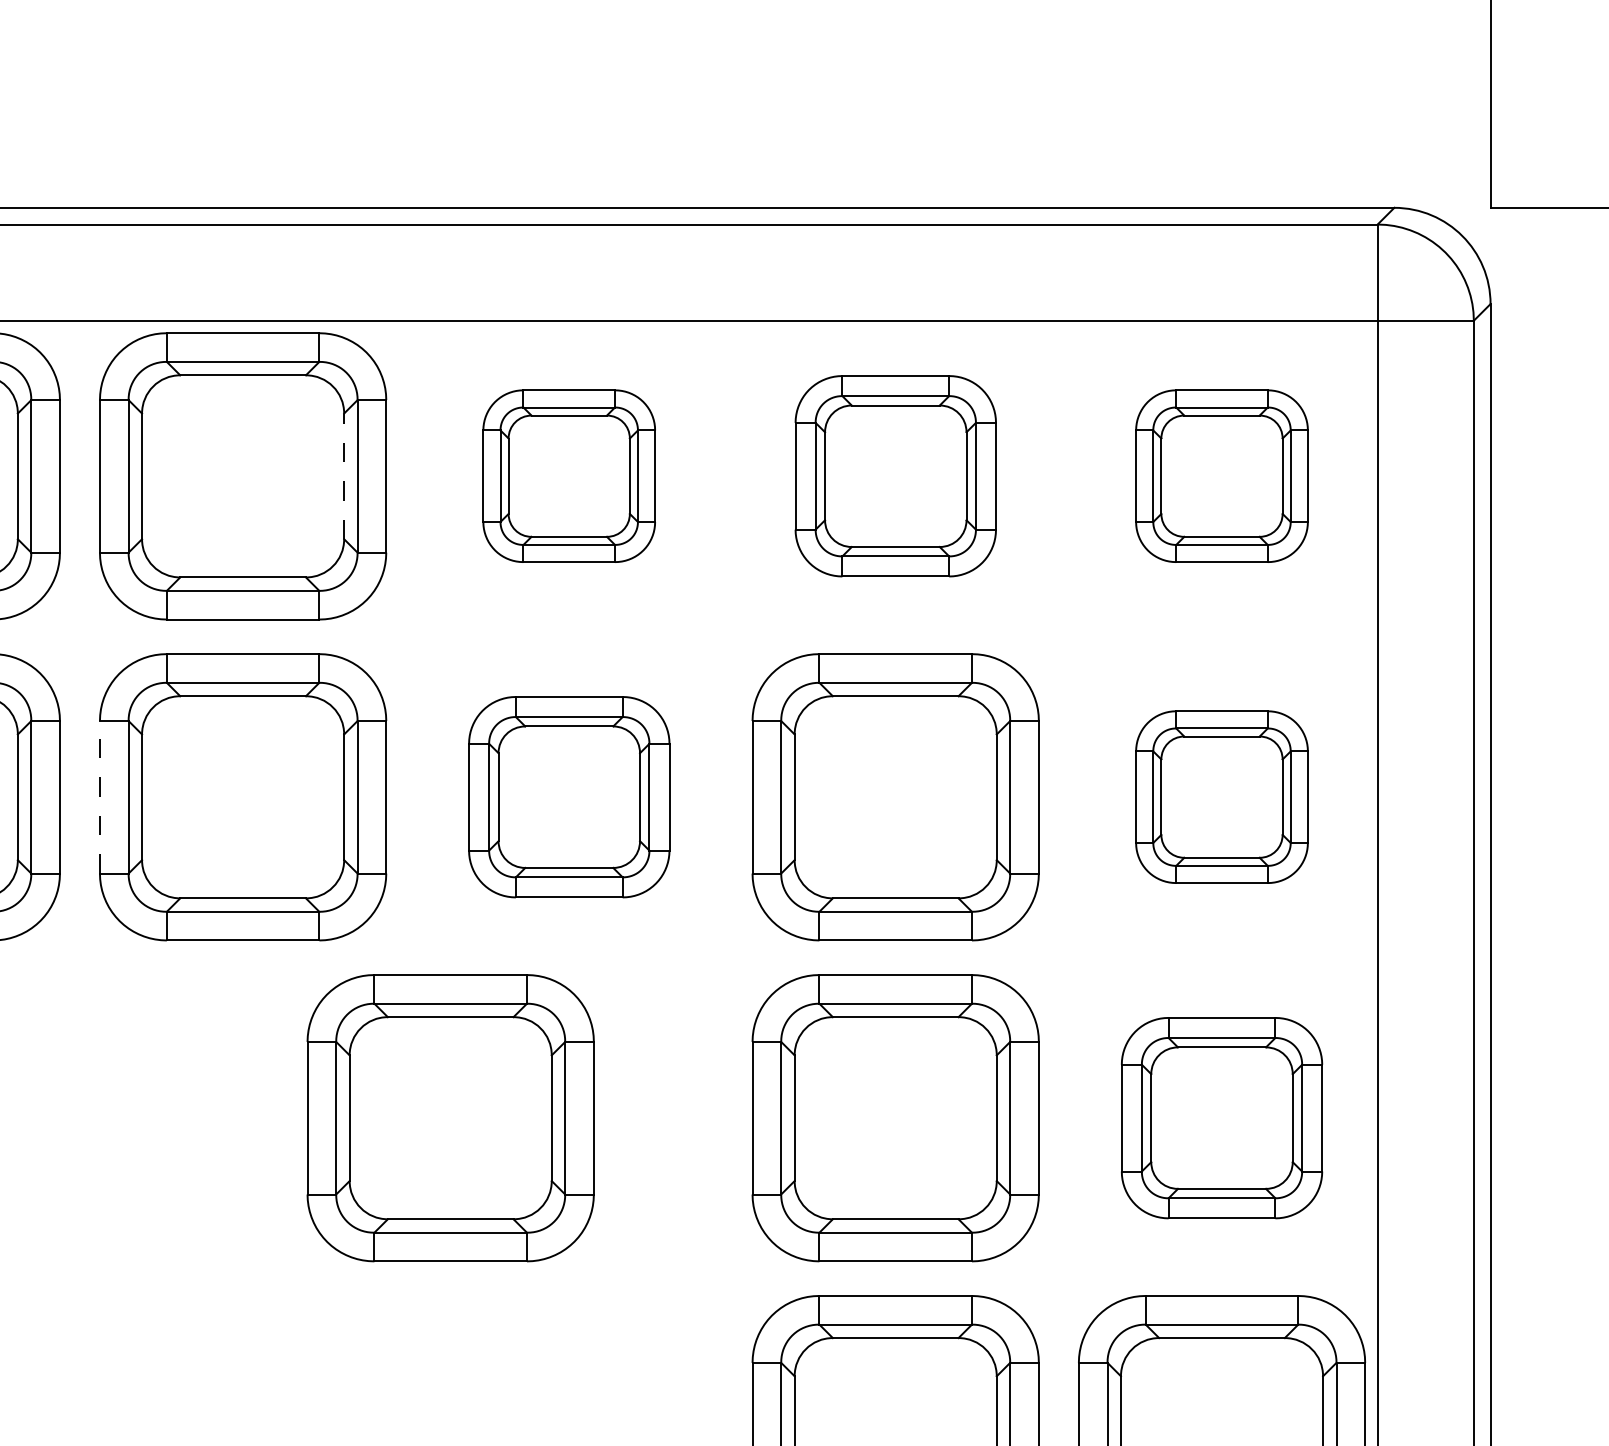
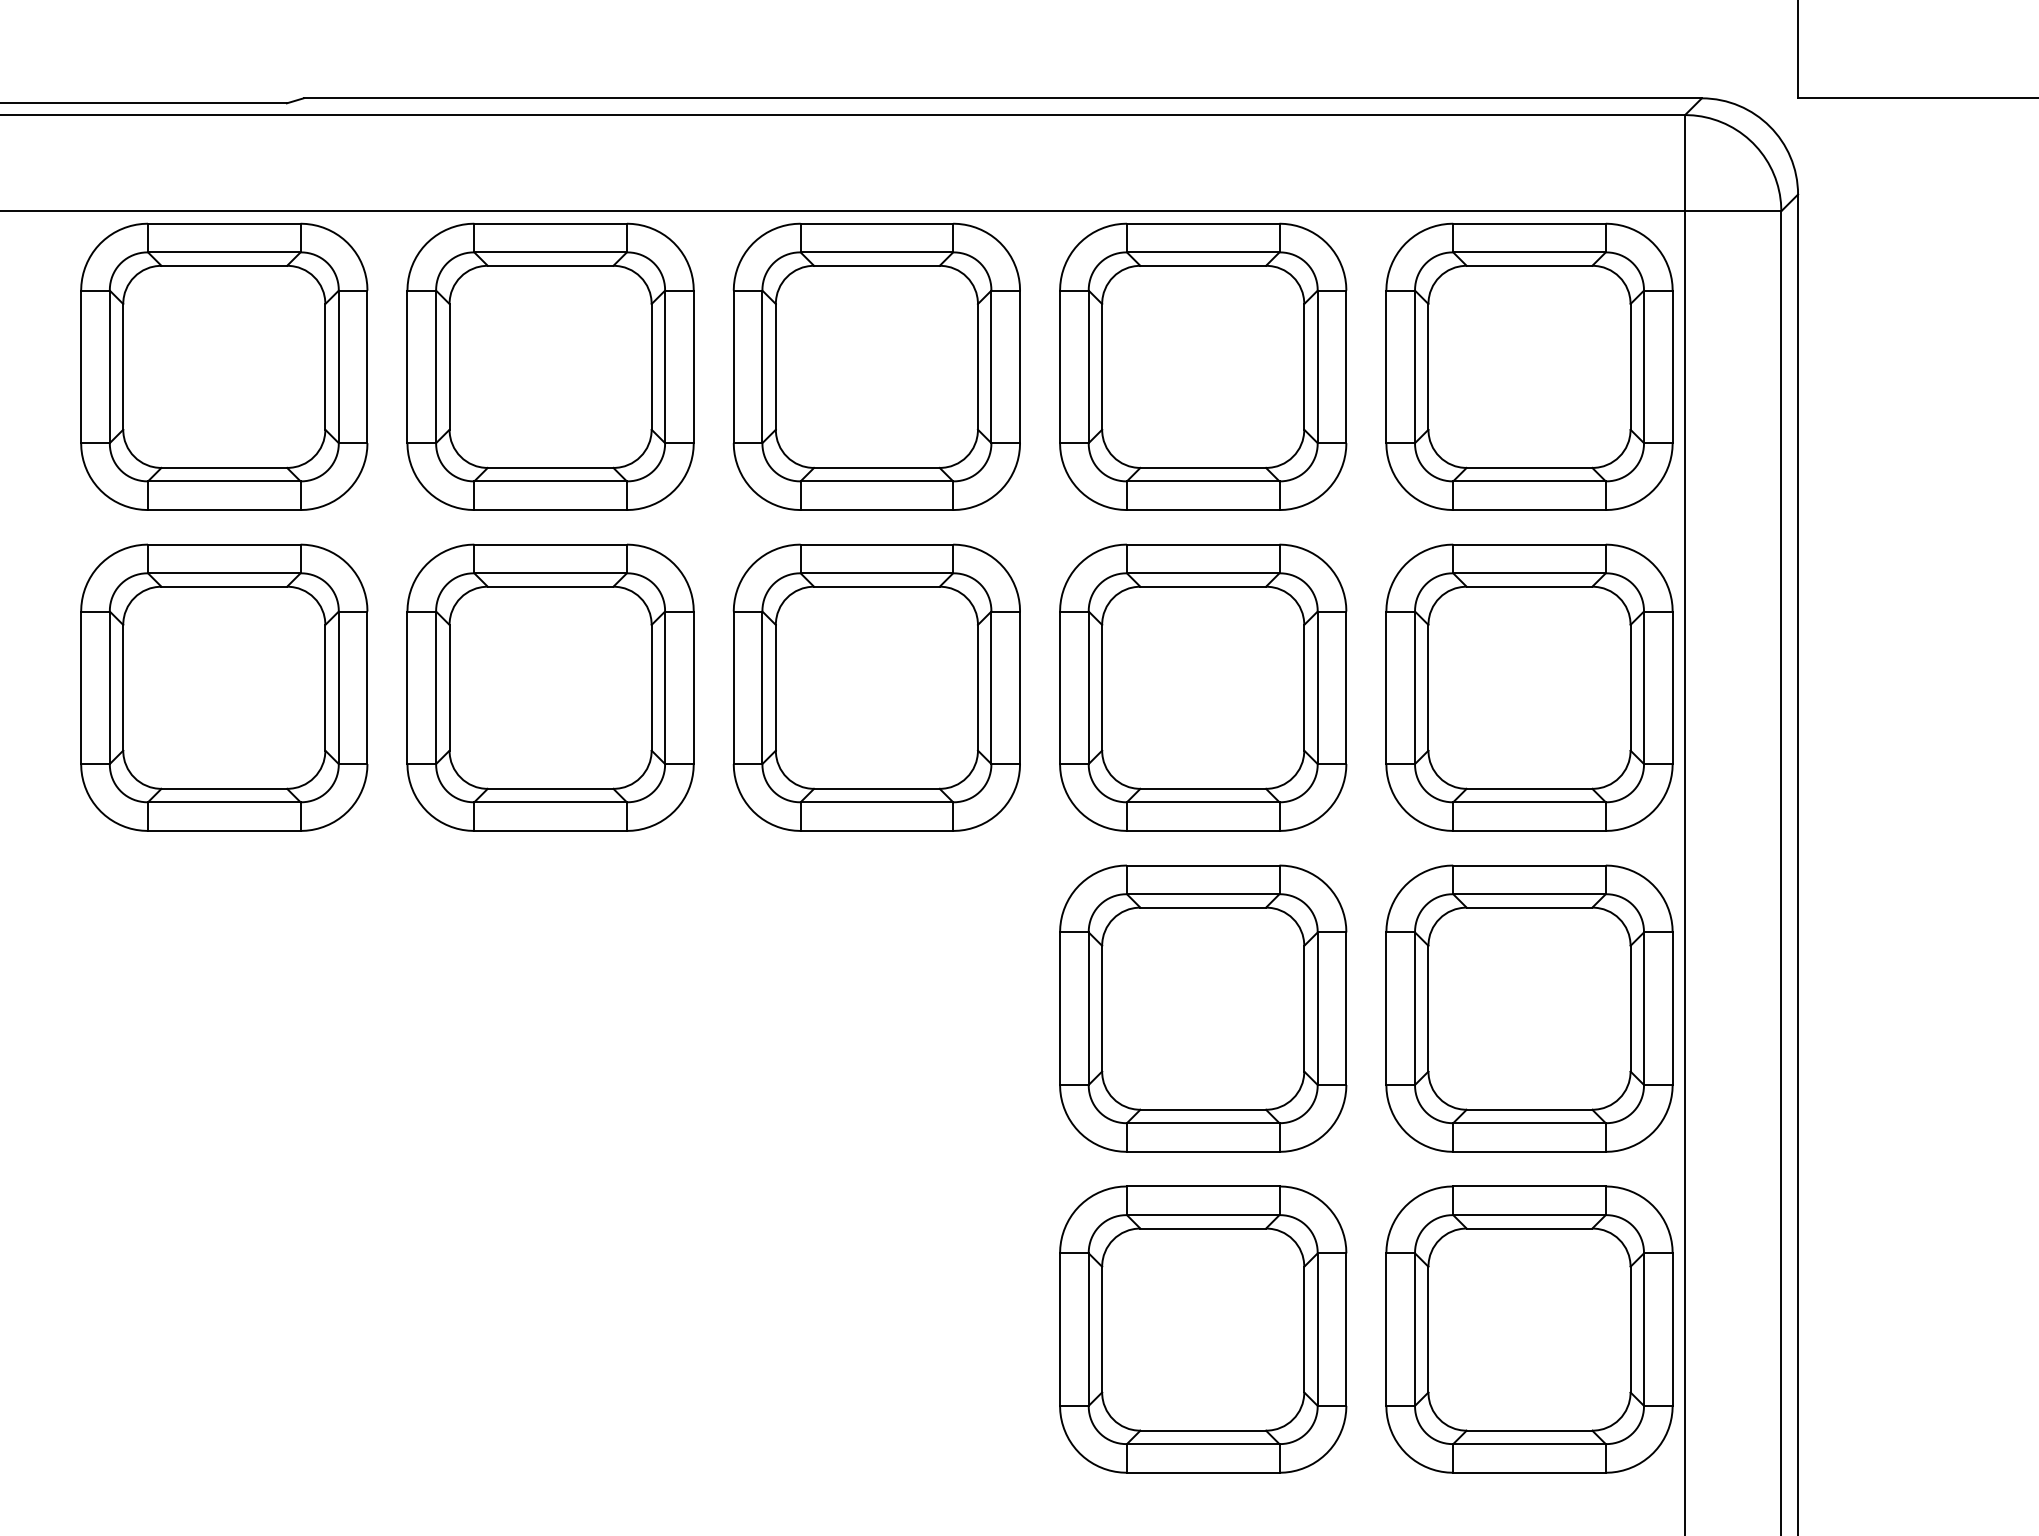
line: (344, 476) -> (651, 366), dashed -> solid
part: (569, 476) -> (876, 366), size x1.67
part: (896, 476) -> (1203, 366), size x1.43
part: (1222, 476) -> (1529, 366), size x1.67
line: (100, 797) -> (407, 687), dashed -> solid
part: (569, 797) -> (876, 687), size x1.43
part: (1222, 797) -> (1529, 687), size x1.67
part: (451, 1118) -> (758, 1008), removed
part: (1222, 1118) -> (1529, 1008), size x1.43

